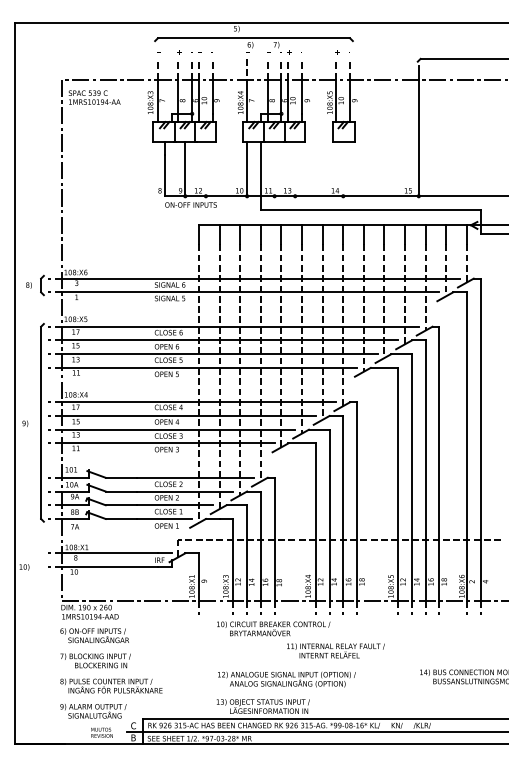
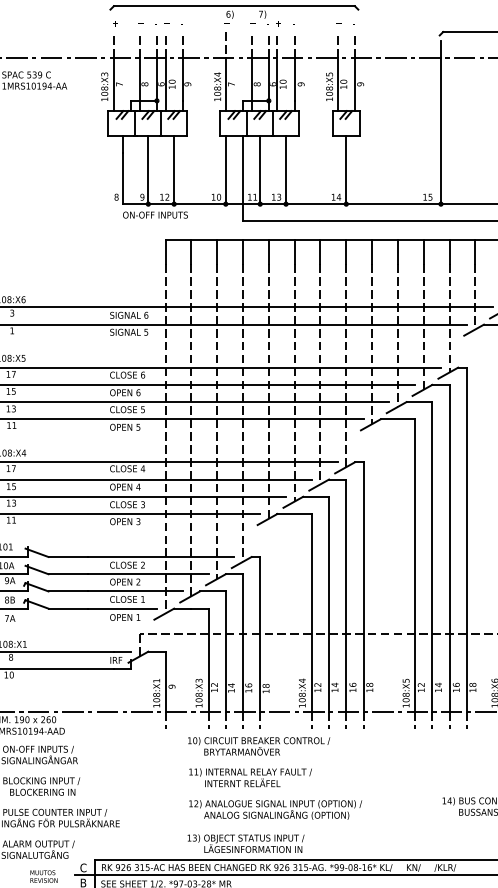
line: (205, 168) -> (173, 169), added
line: (274, 168) -> (260, 169), added
line: (295, 168) -> (286, 169), added
line: (343, 168) -> (346, 169), added
text: (335, 650) -> (250, 777), moved

